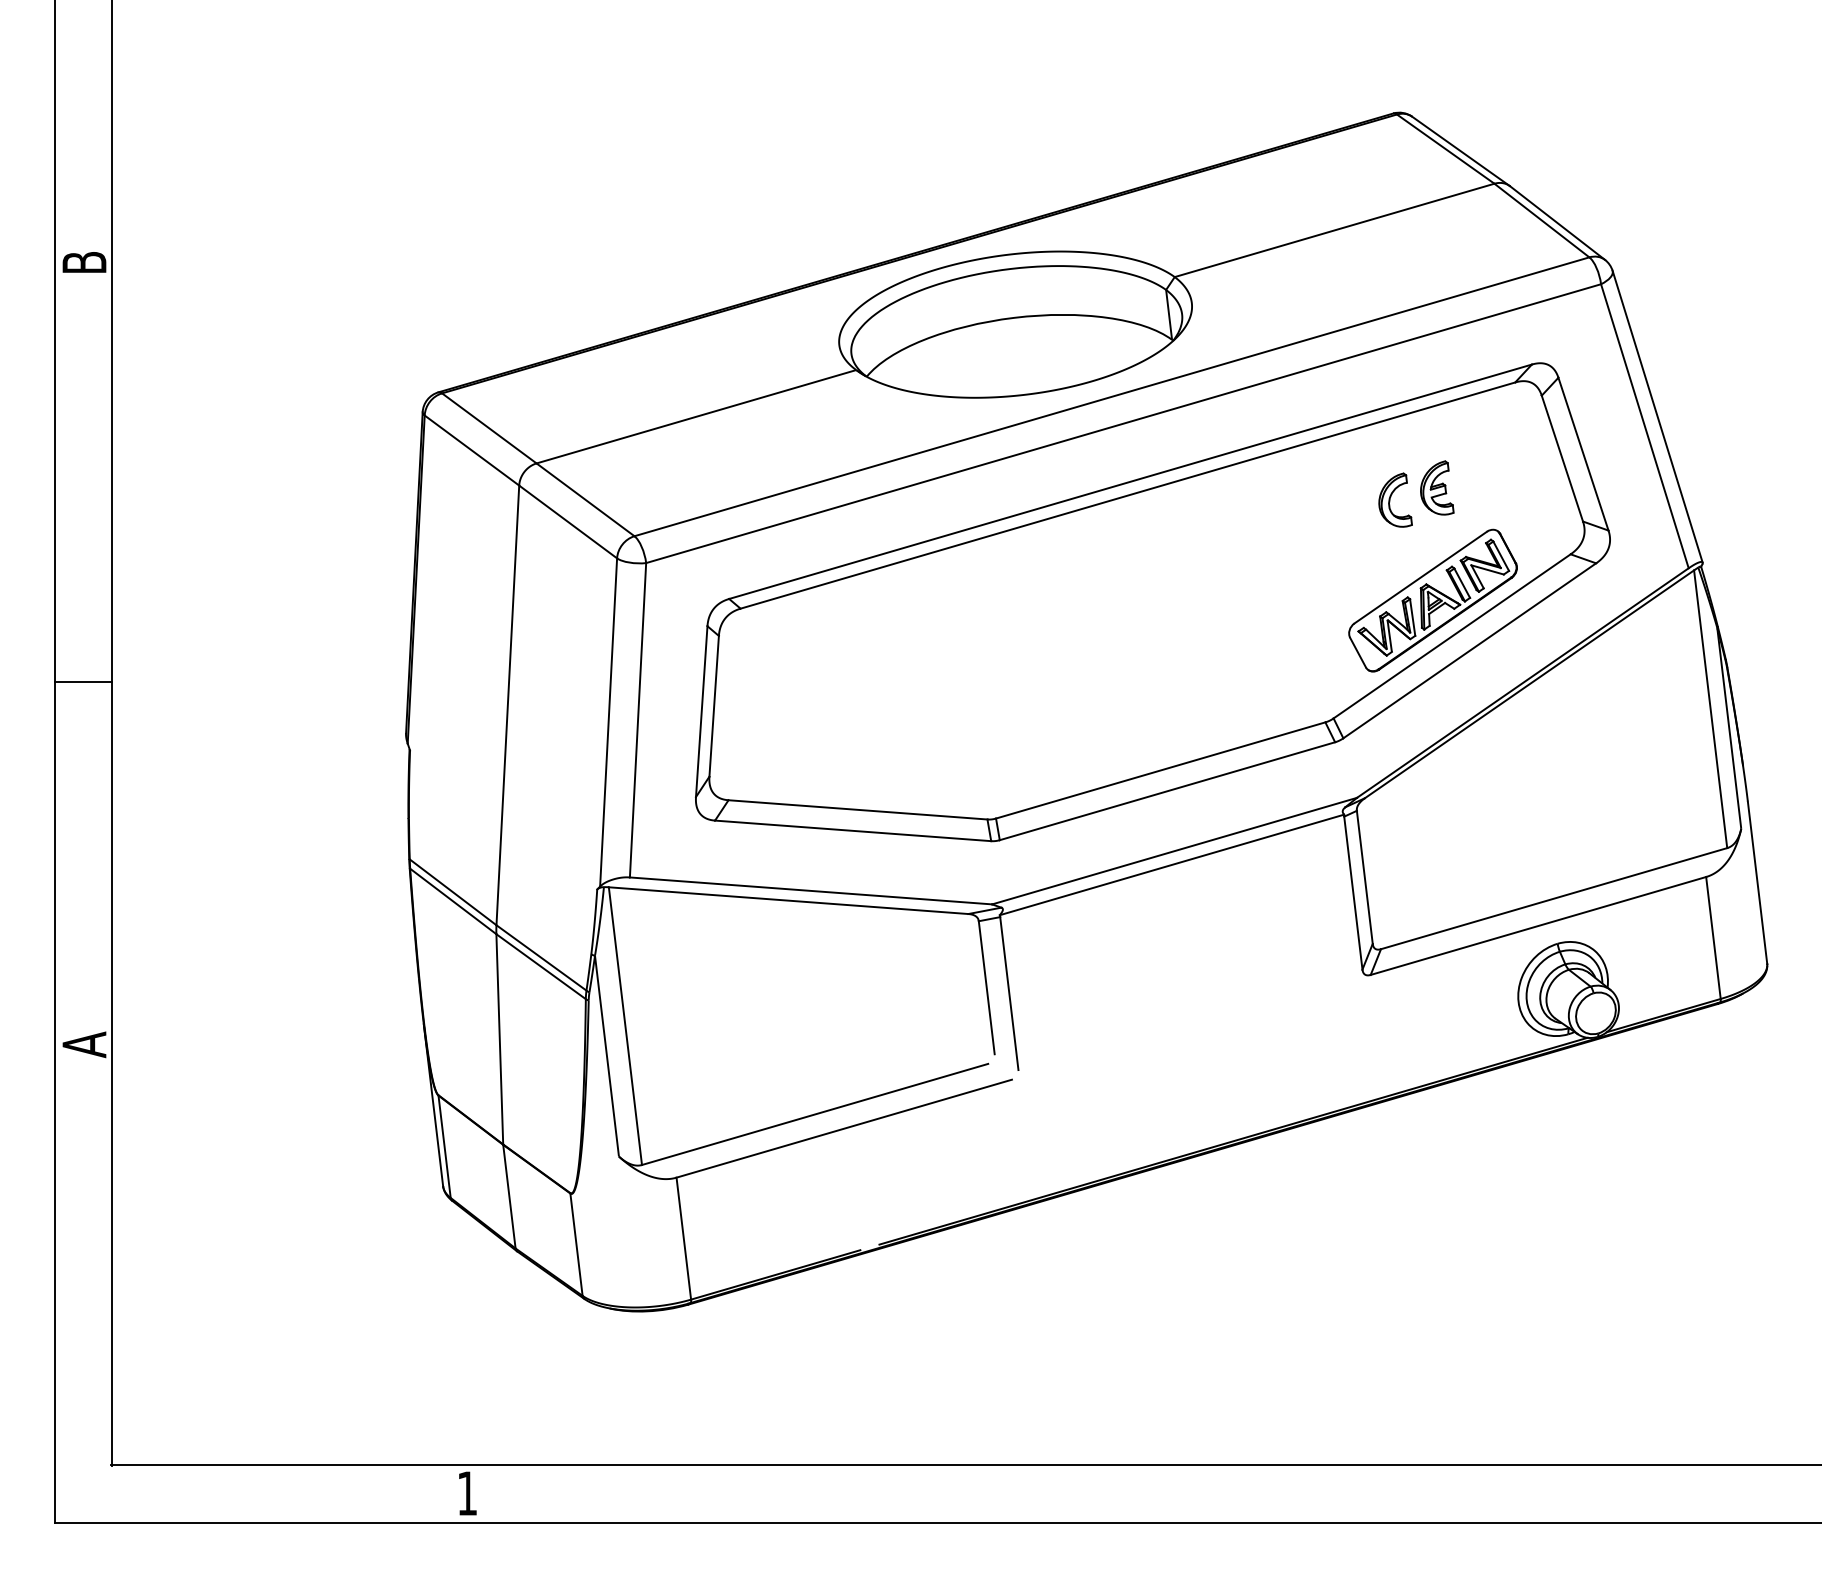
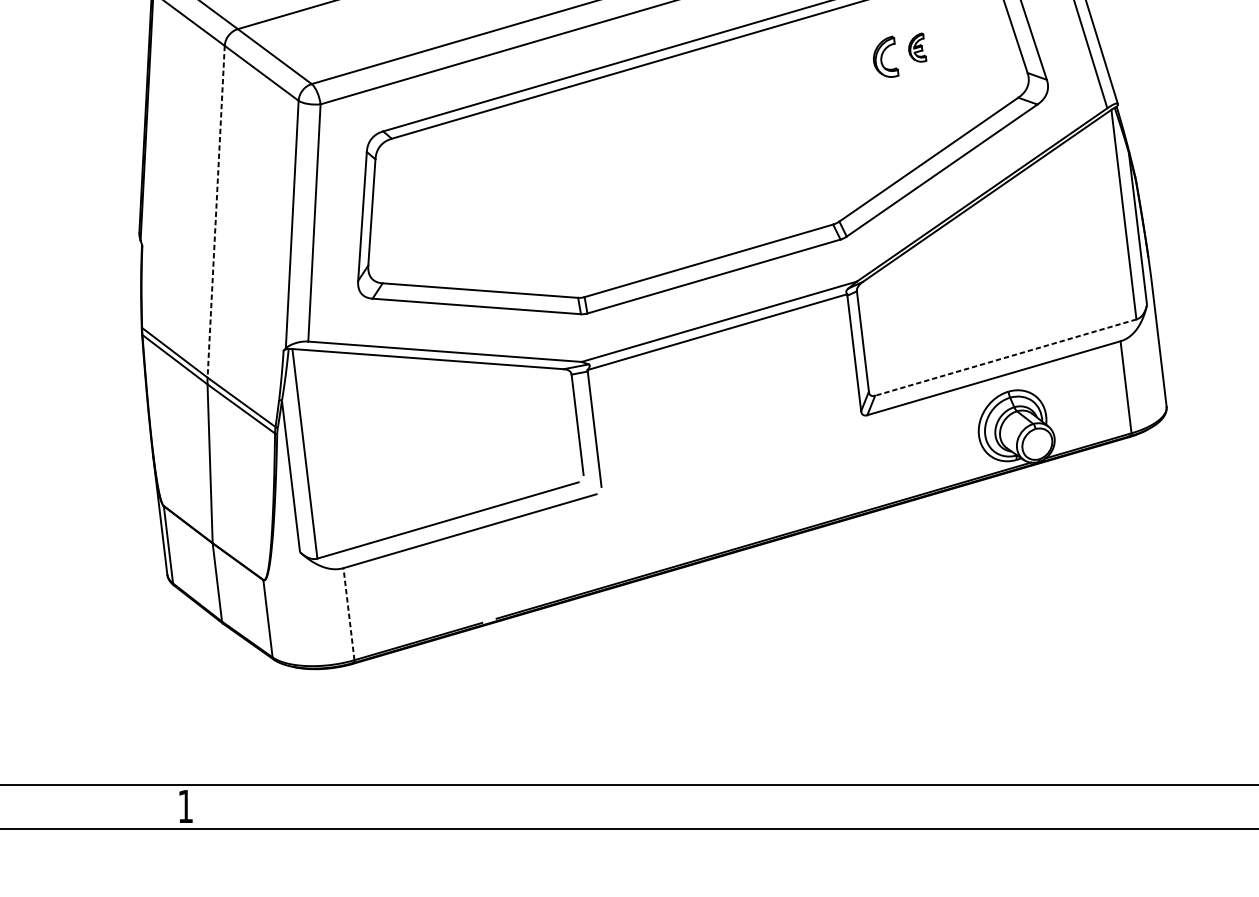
part: (1437, 487) -> (917, 47), size x0.7
part: (1432, 600) -> (914, 132), removed
line: (507, 705) -> (215, 211), solid -> dashed
line: (1553, 898) -> (1005, 357), solid -> dashed
line: (683, 1238) -> (348, 614), solid -> dashed

